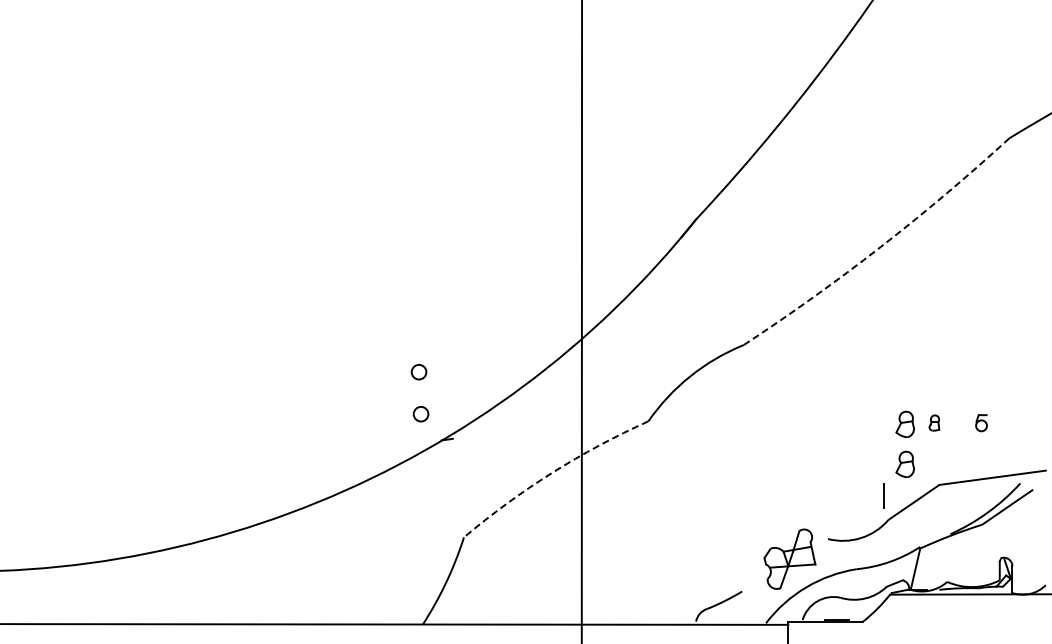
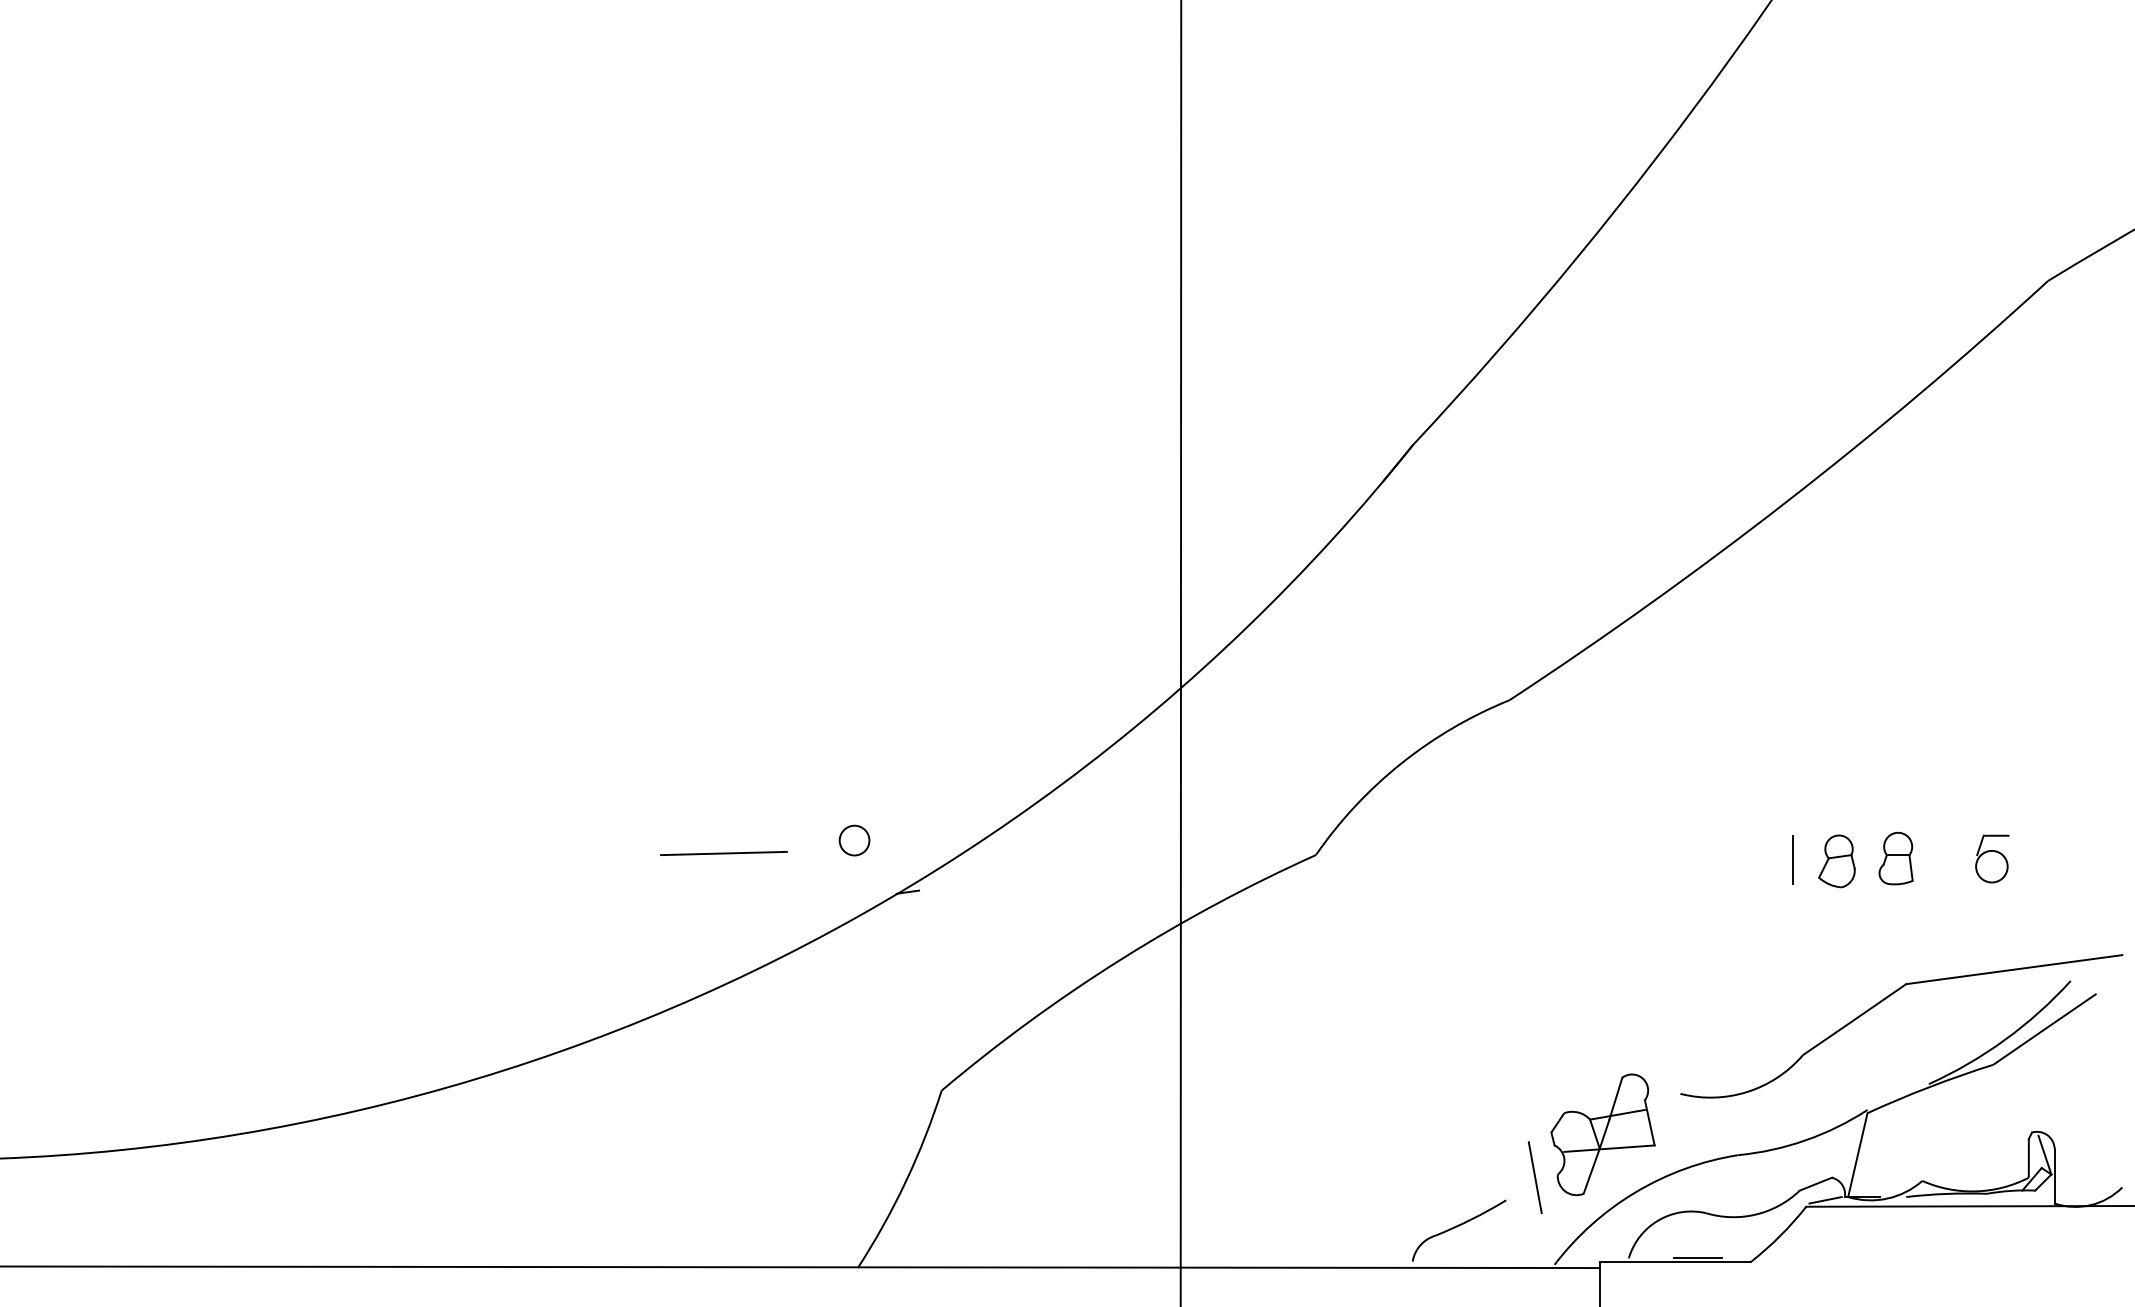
arc: (880, 247) -> (1786, 502), dashed -> solid
circle: (418, 372) -> (849, 755), removed
line: (356, 420) -> (723, 853), added
part: (934, 422) -> (1896, 857), size x1.67
part: (981, 422) -> (1991, 857), size x1.43
part: (904, 464) -> (1835, 942), removed
arc: (552, 472) -> (1121, 958), dashed -> solid
line: (883, 495) -> (1792, 859), moved
line: (756, 579) -> (1535, 1175), added

